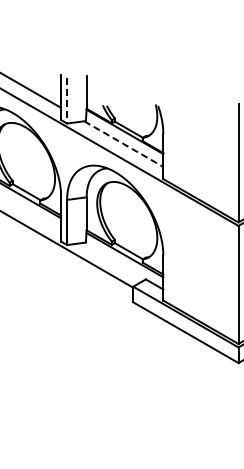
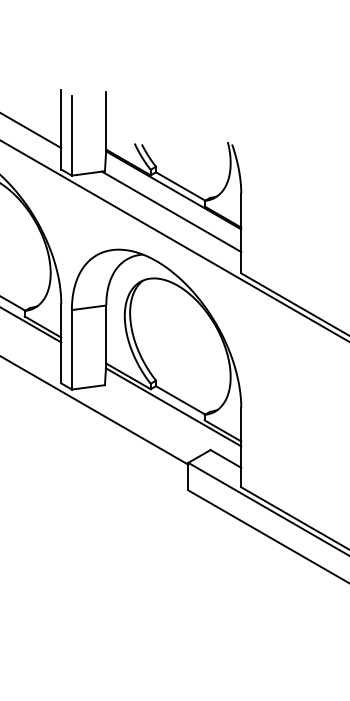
line: (67, 100) -> (72, 135), dashed -> solid
line: (123, 144) -> (171, 212), dashed -> solid

